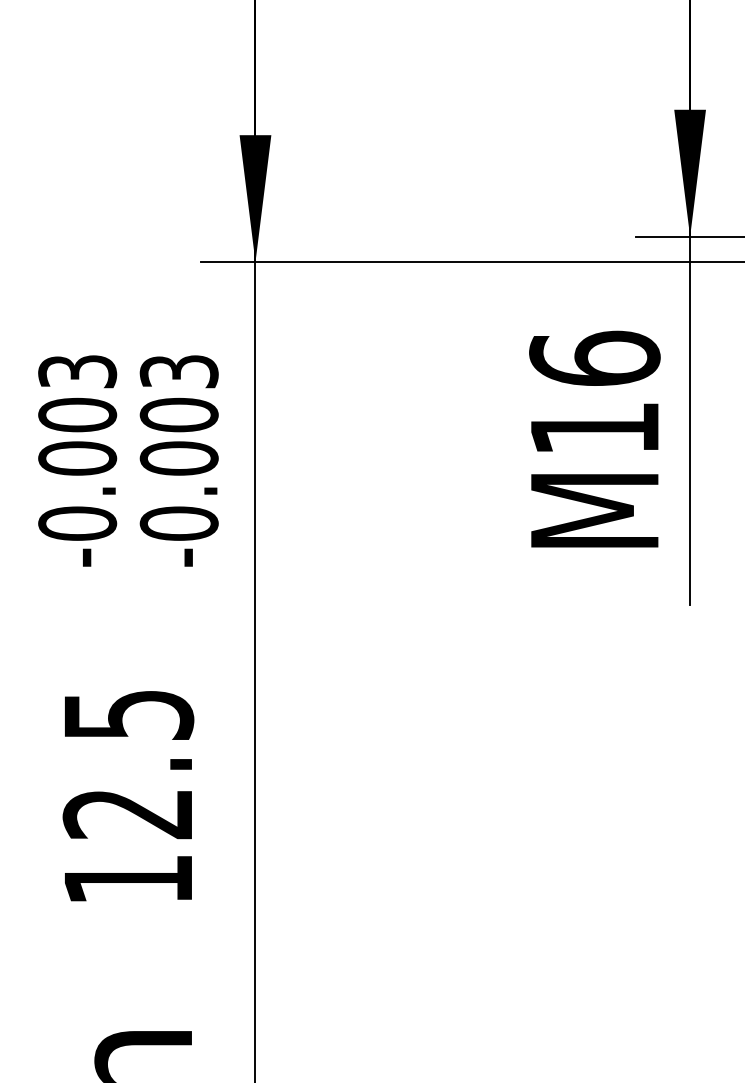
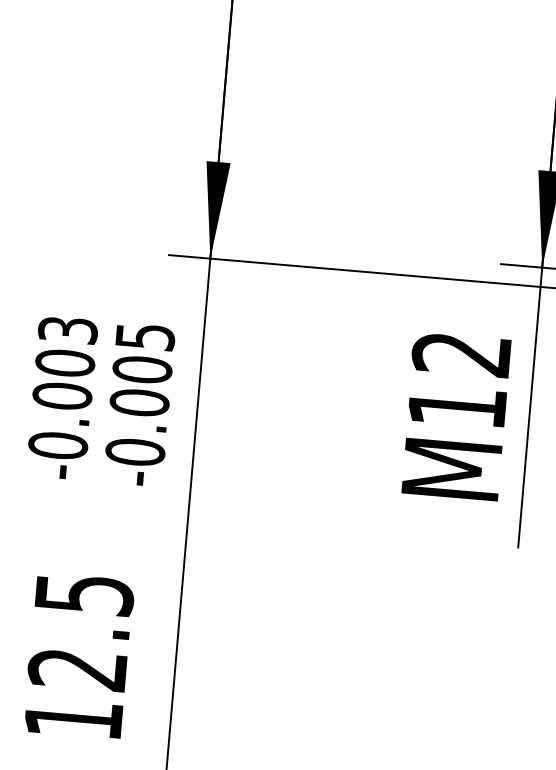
text: (594, 357) -> (461, 353), M16 -> M12
text: (178, 371) -> (144, 336), -0.003 -> -0.005

